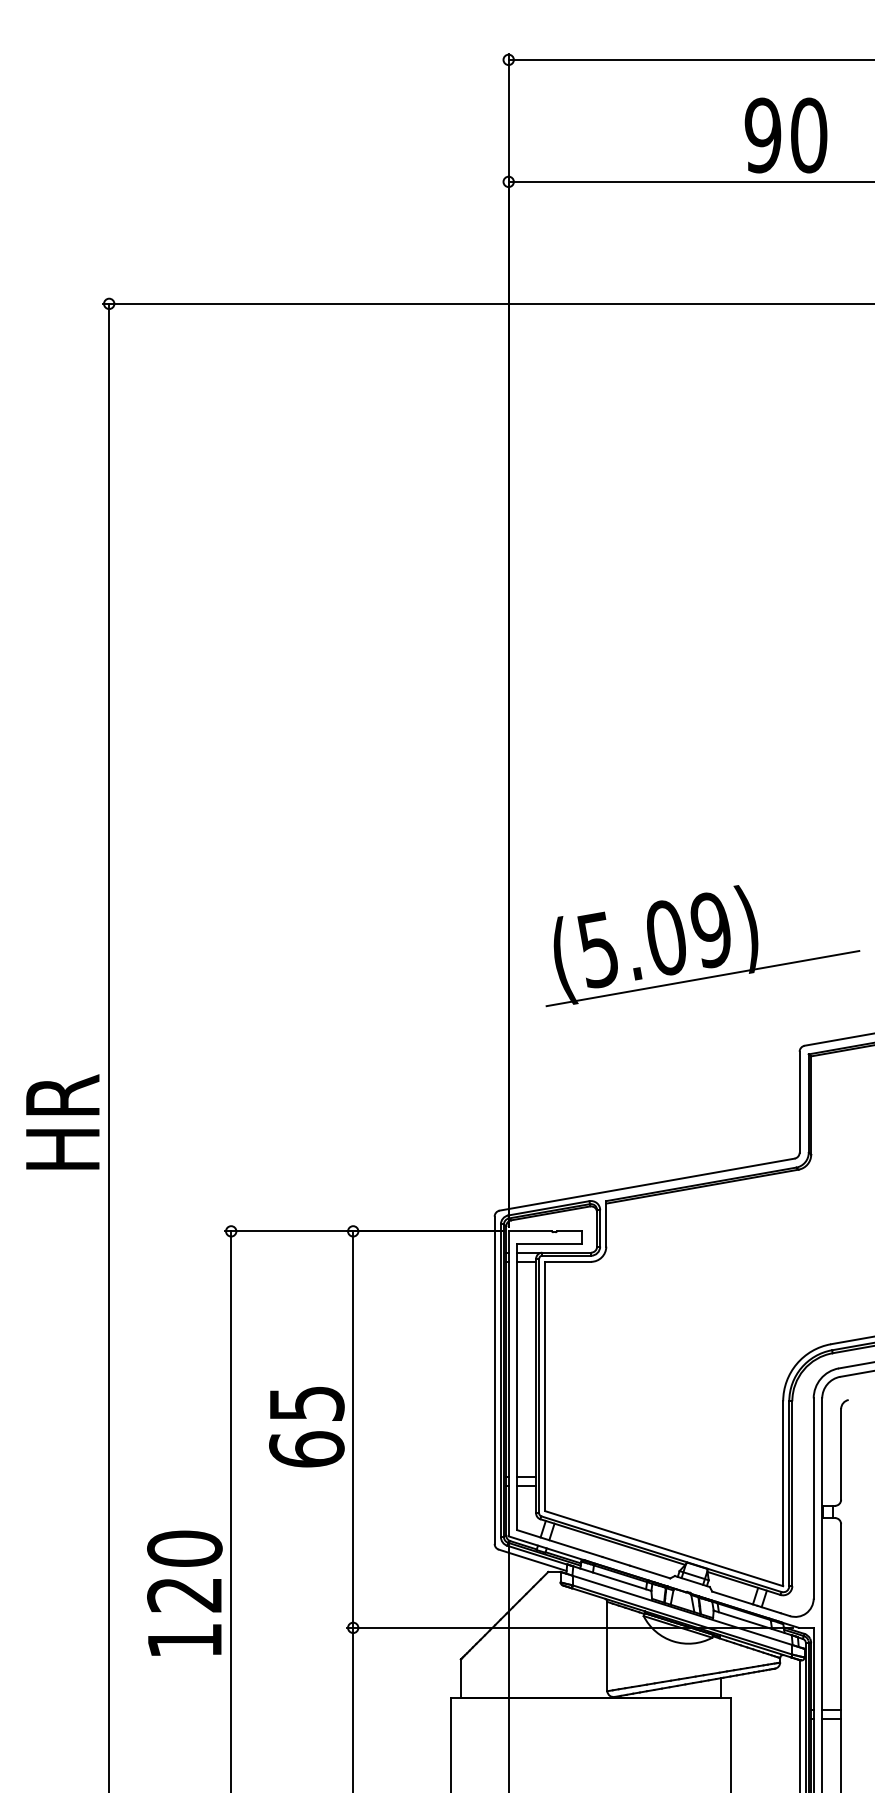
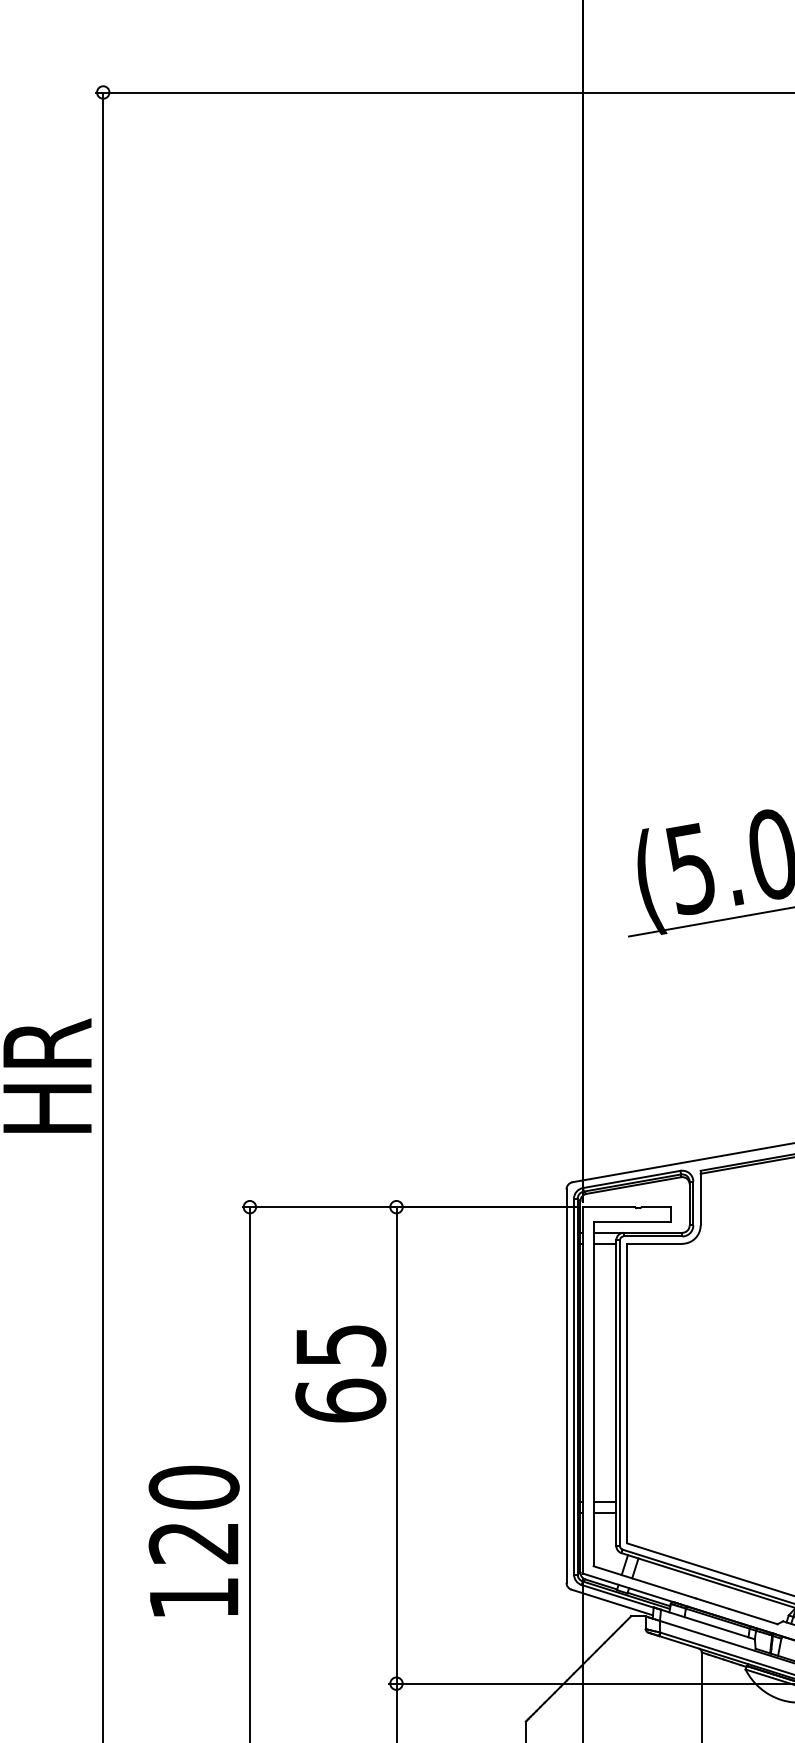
text: (306, 1427) -> (340, 1374), moved
text: (184, 1592) -> (193, 1540), moved

